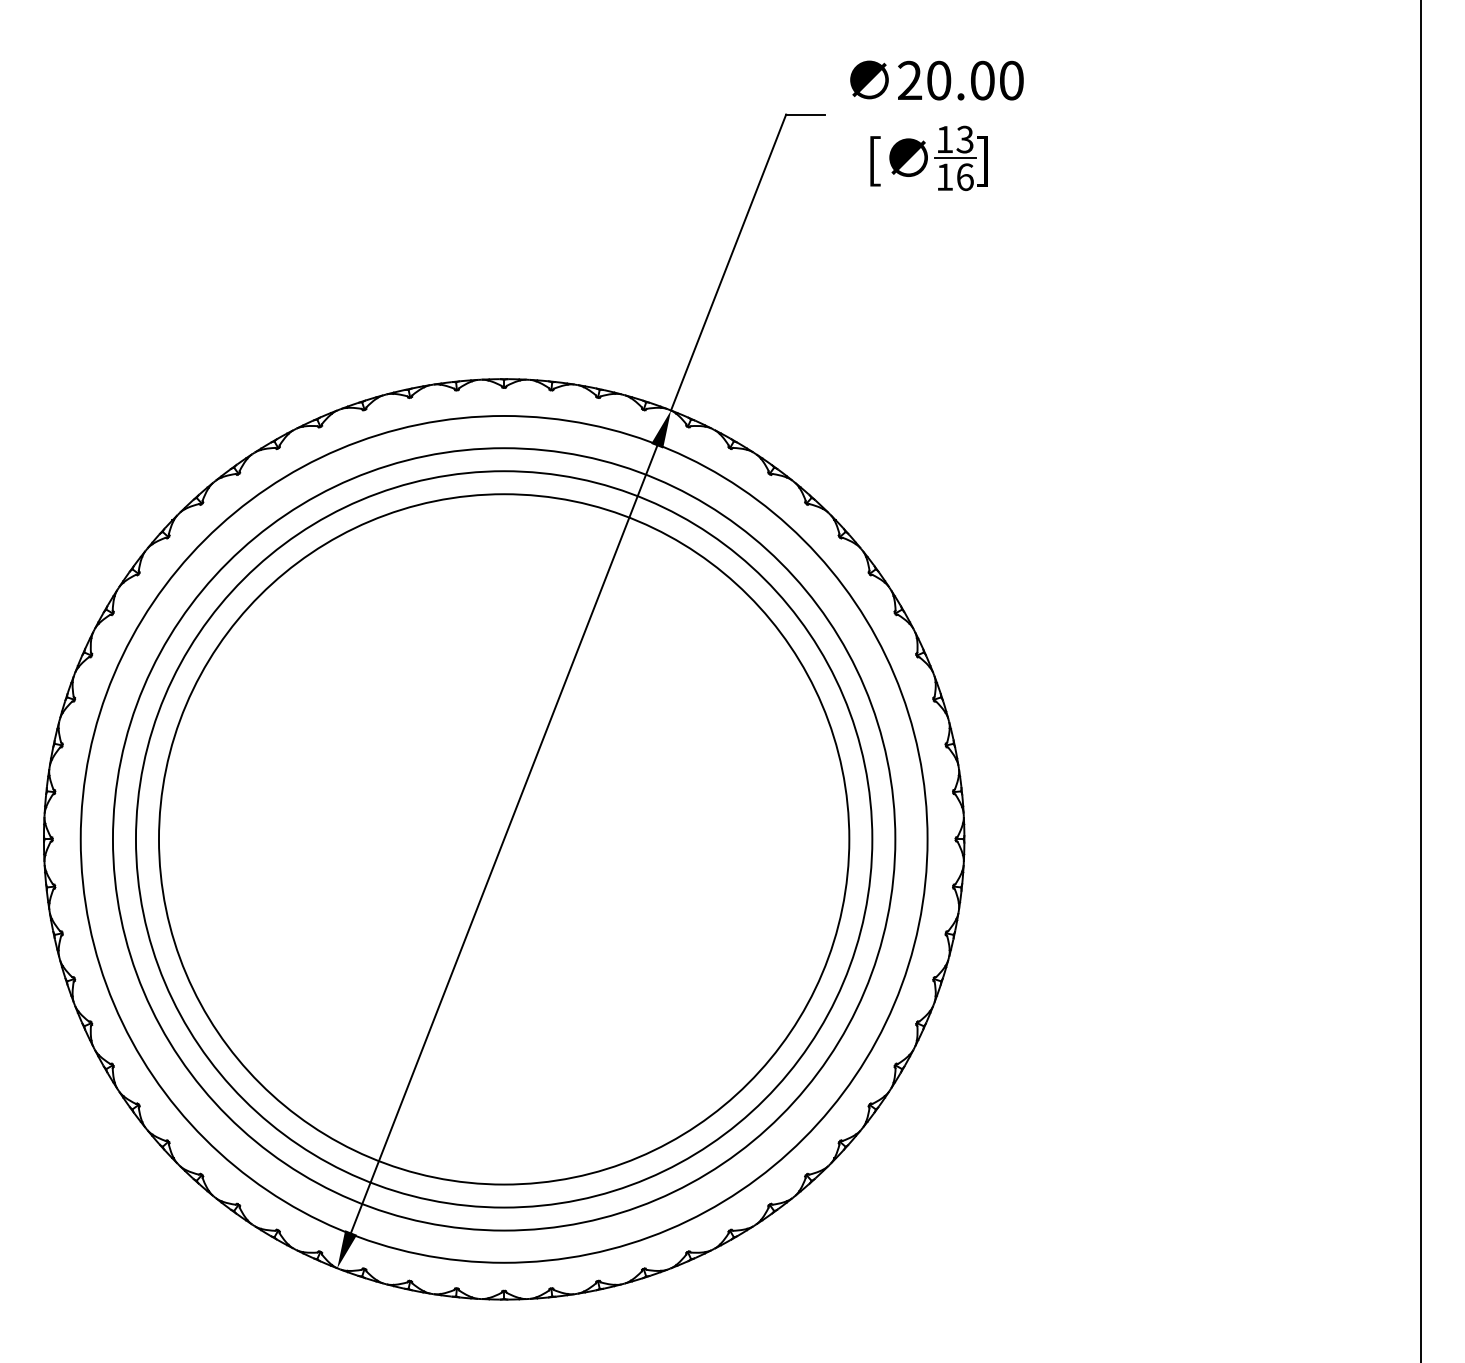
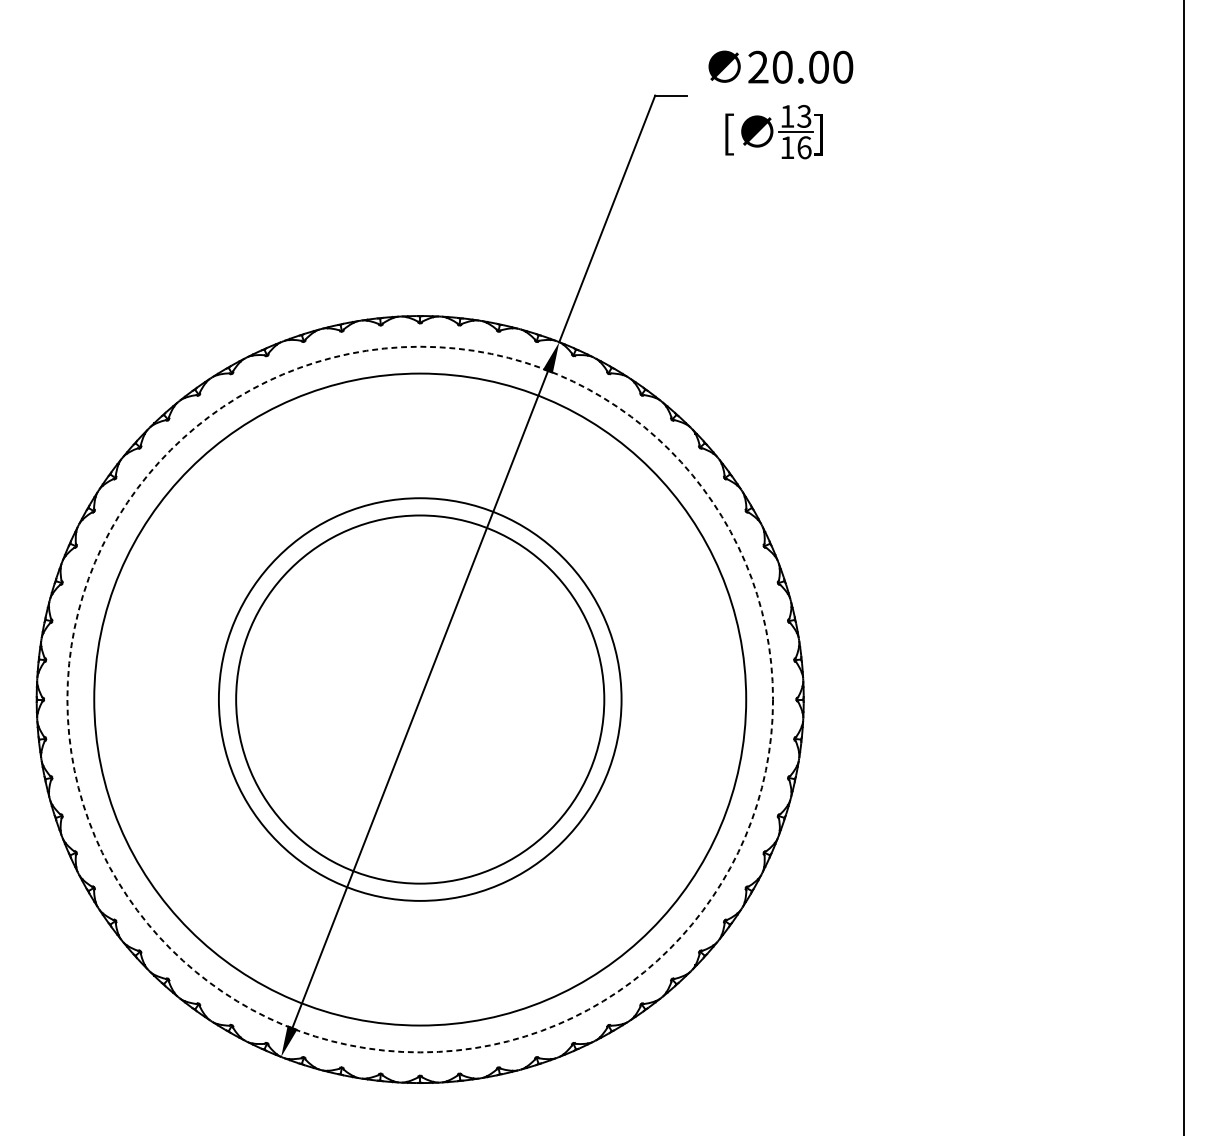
circle: (503, 838) -> (419, 698), solid -> dashed
circle: (503, 839) -> (419, 699), size x0.6
circle: (504, 839) -> (420, 699), size x0.7

